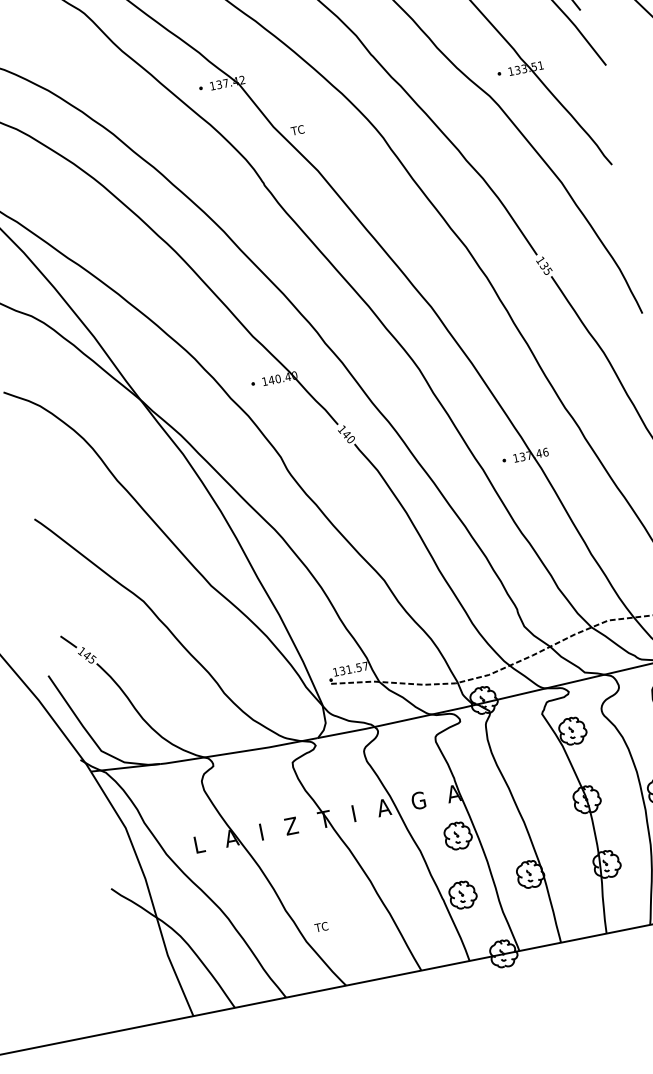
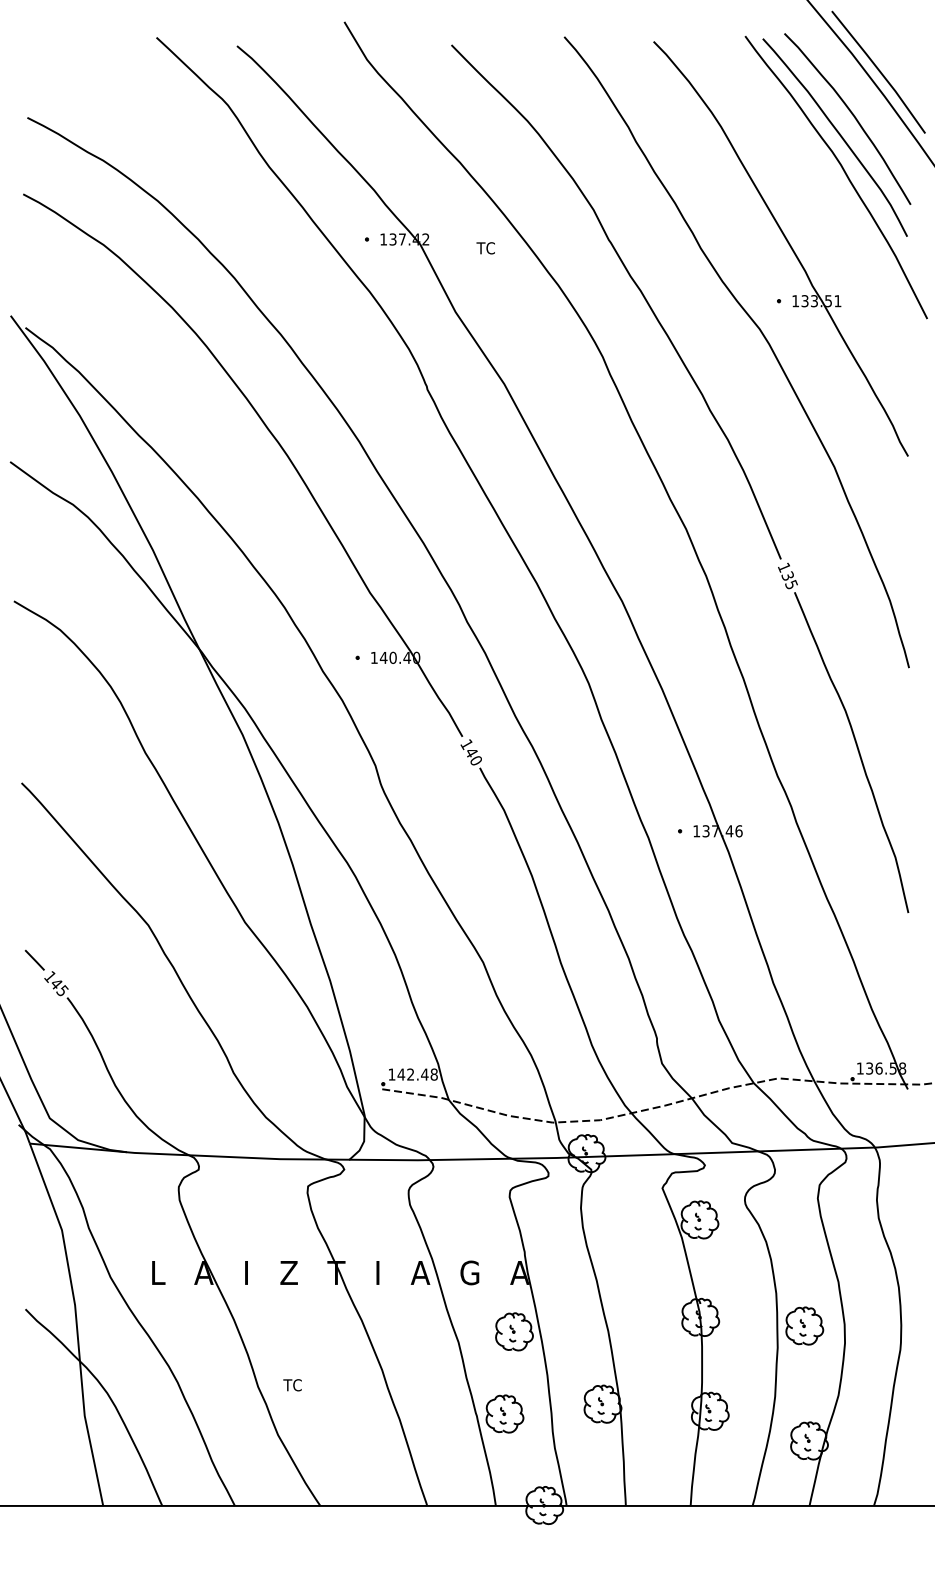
text: (297, 130) -> (485, 248), moved
text: (353, 668) -> (417, 1074), 131.57 -> 142.48
text: (321, 927) -> (292, 1385), moved

